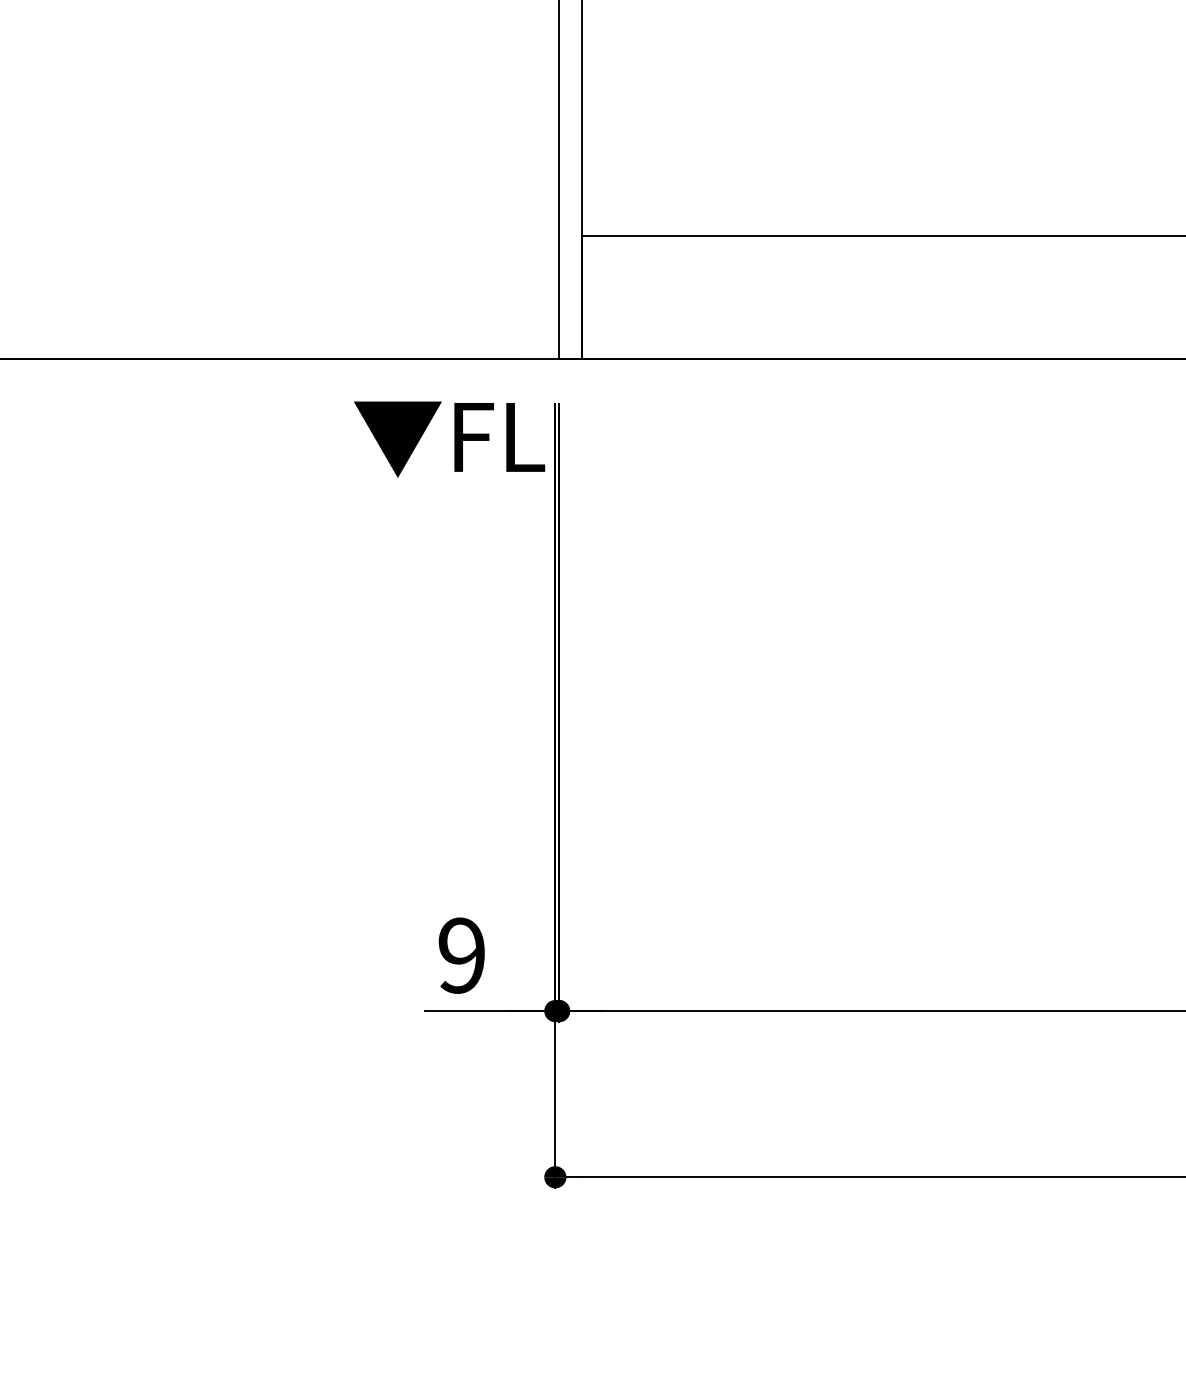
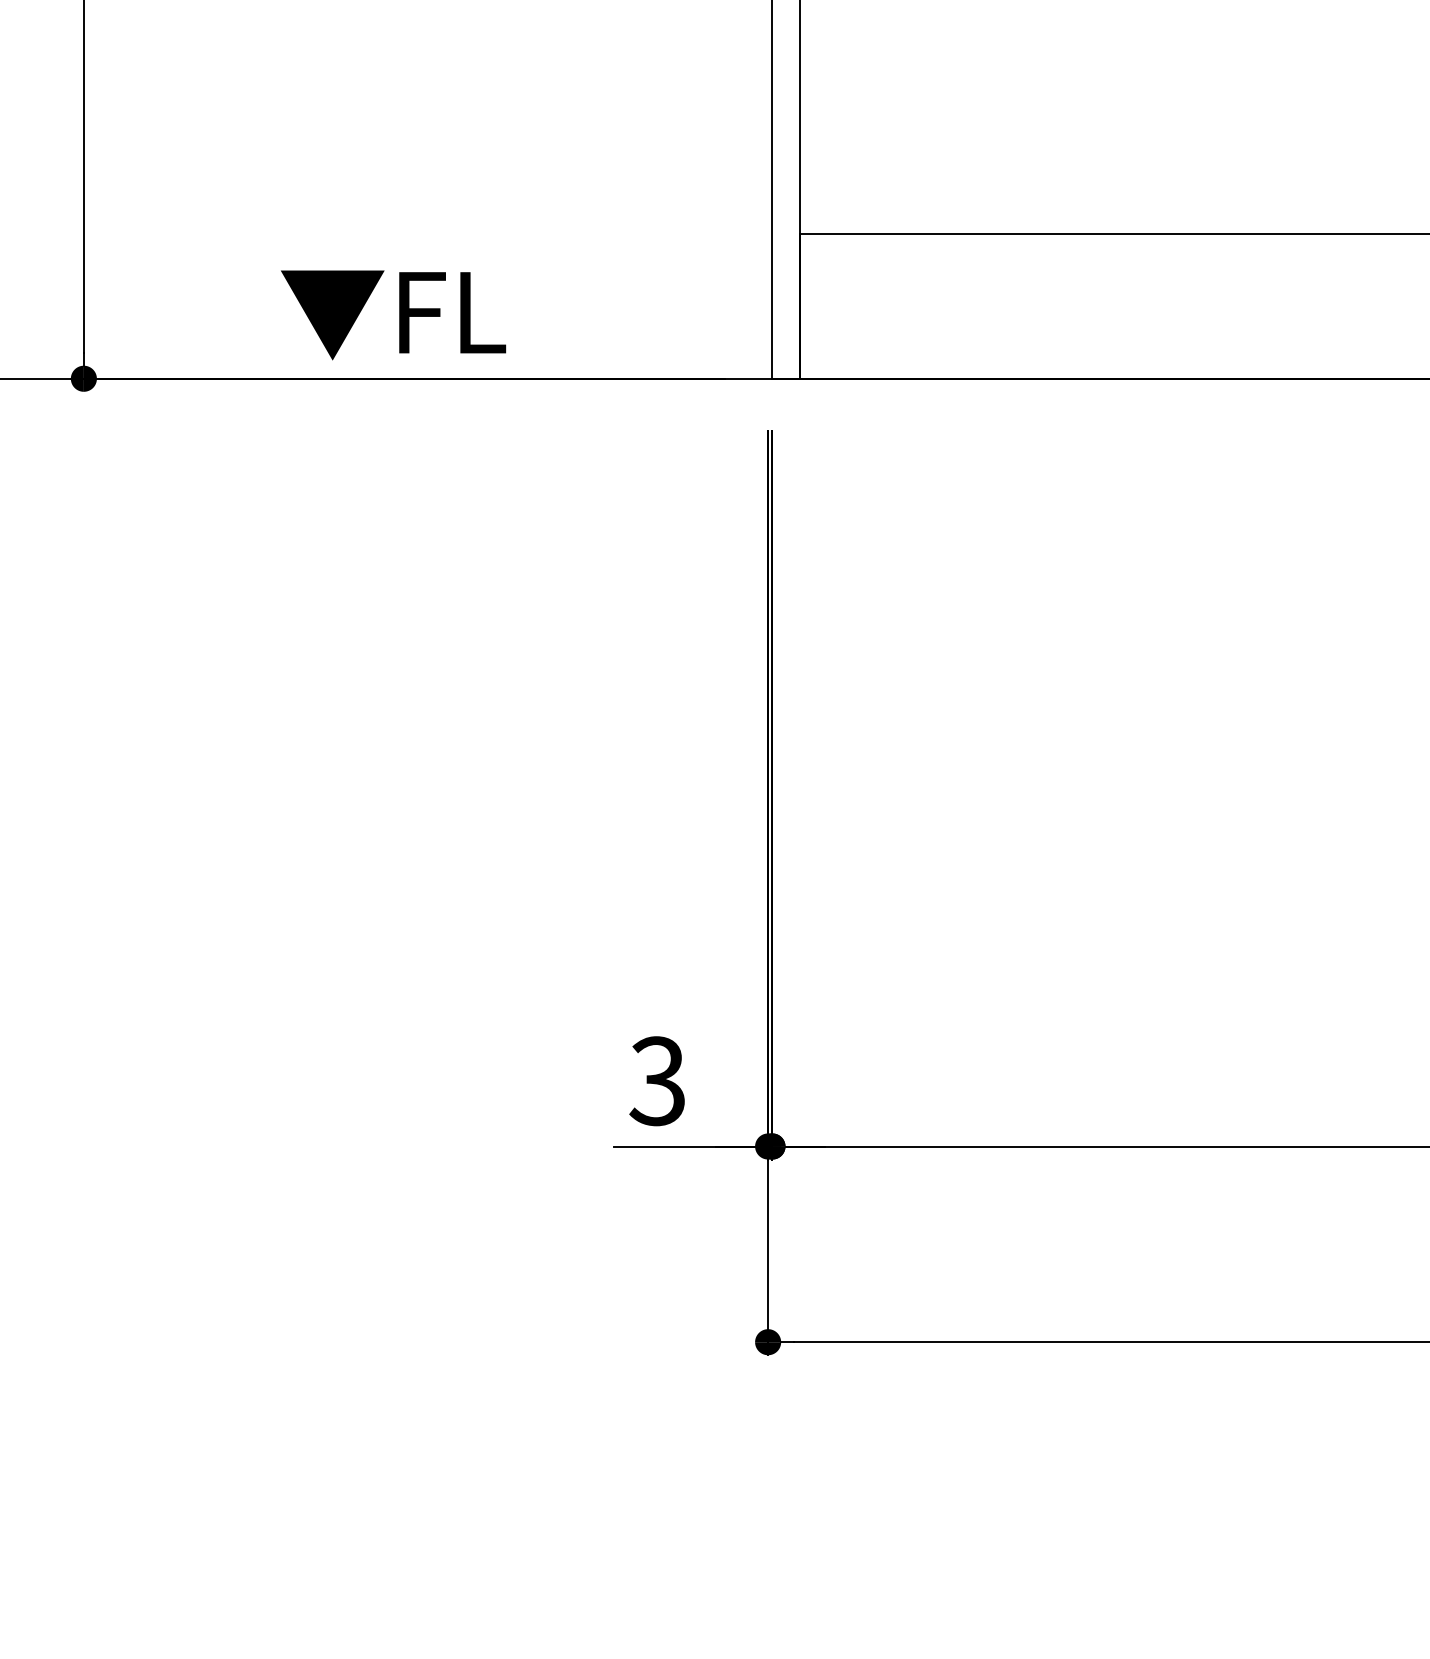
text: (449, 439) -> (393, 315), moved
text: (460, 955) -> (656, 1081), 9 -> 3

